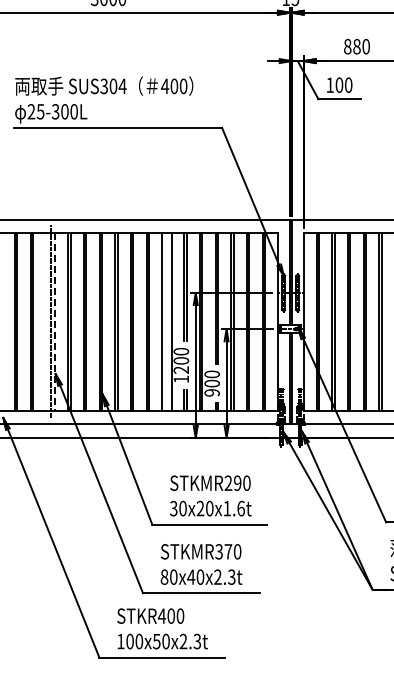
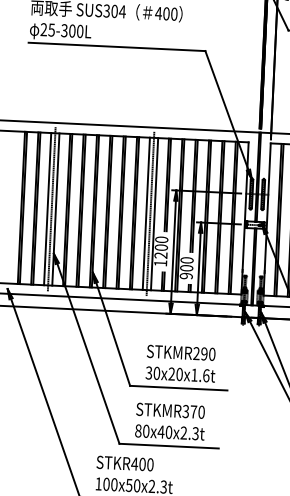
line: (45, 321) -> (47, 208), added
line: (166, 321) -> (150, 213), added
line: (55, 322) -> (55, 209), dashed -> solid

